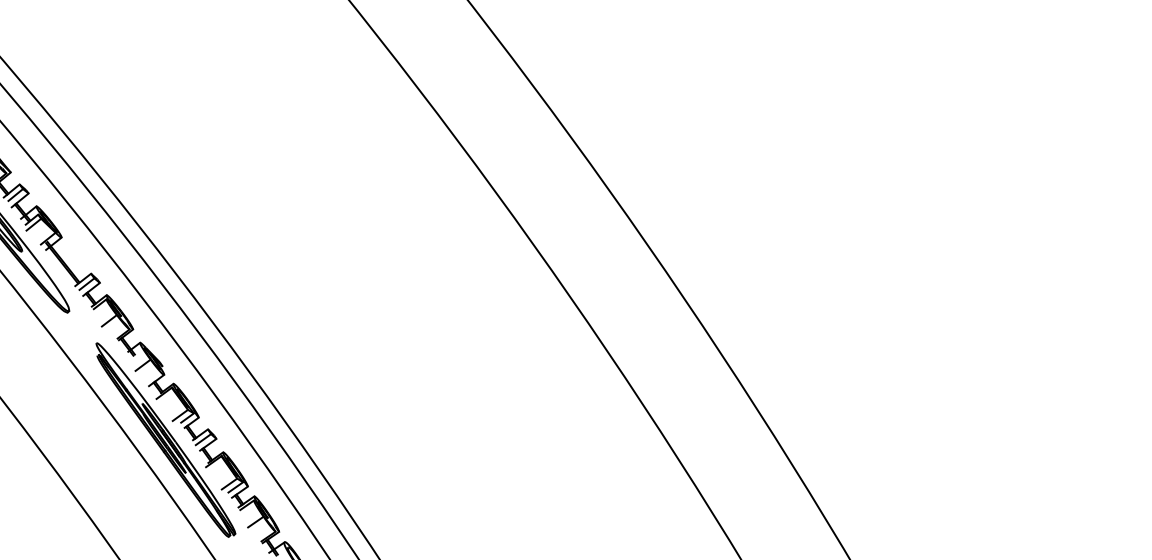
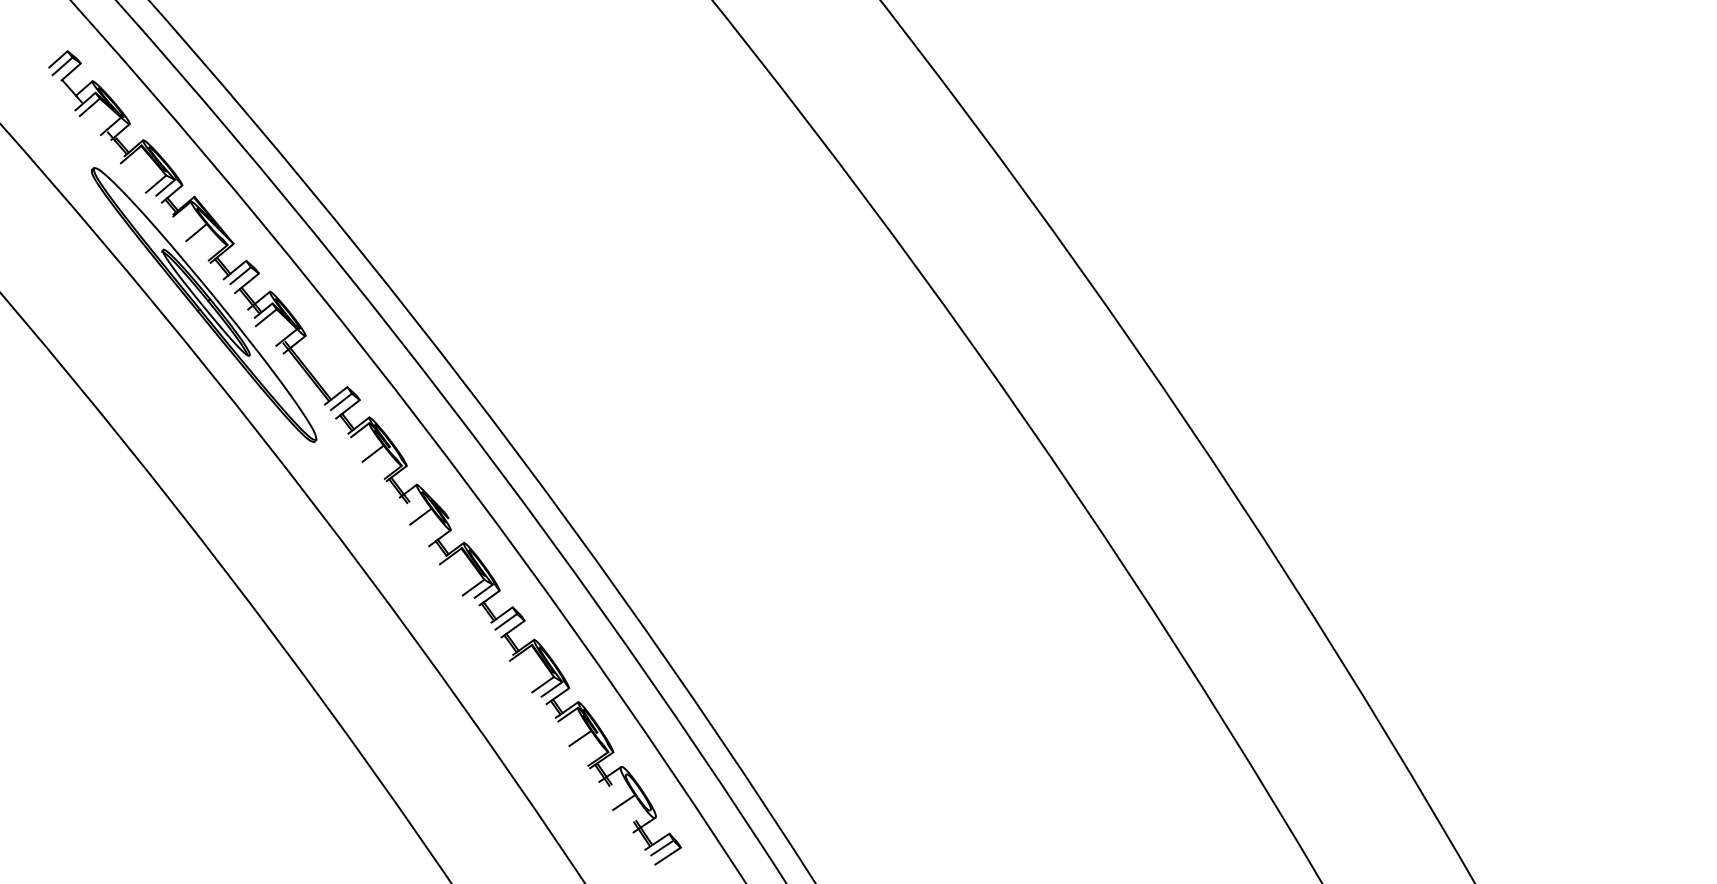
part: (166, 440) -> (453, 622), removed

